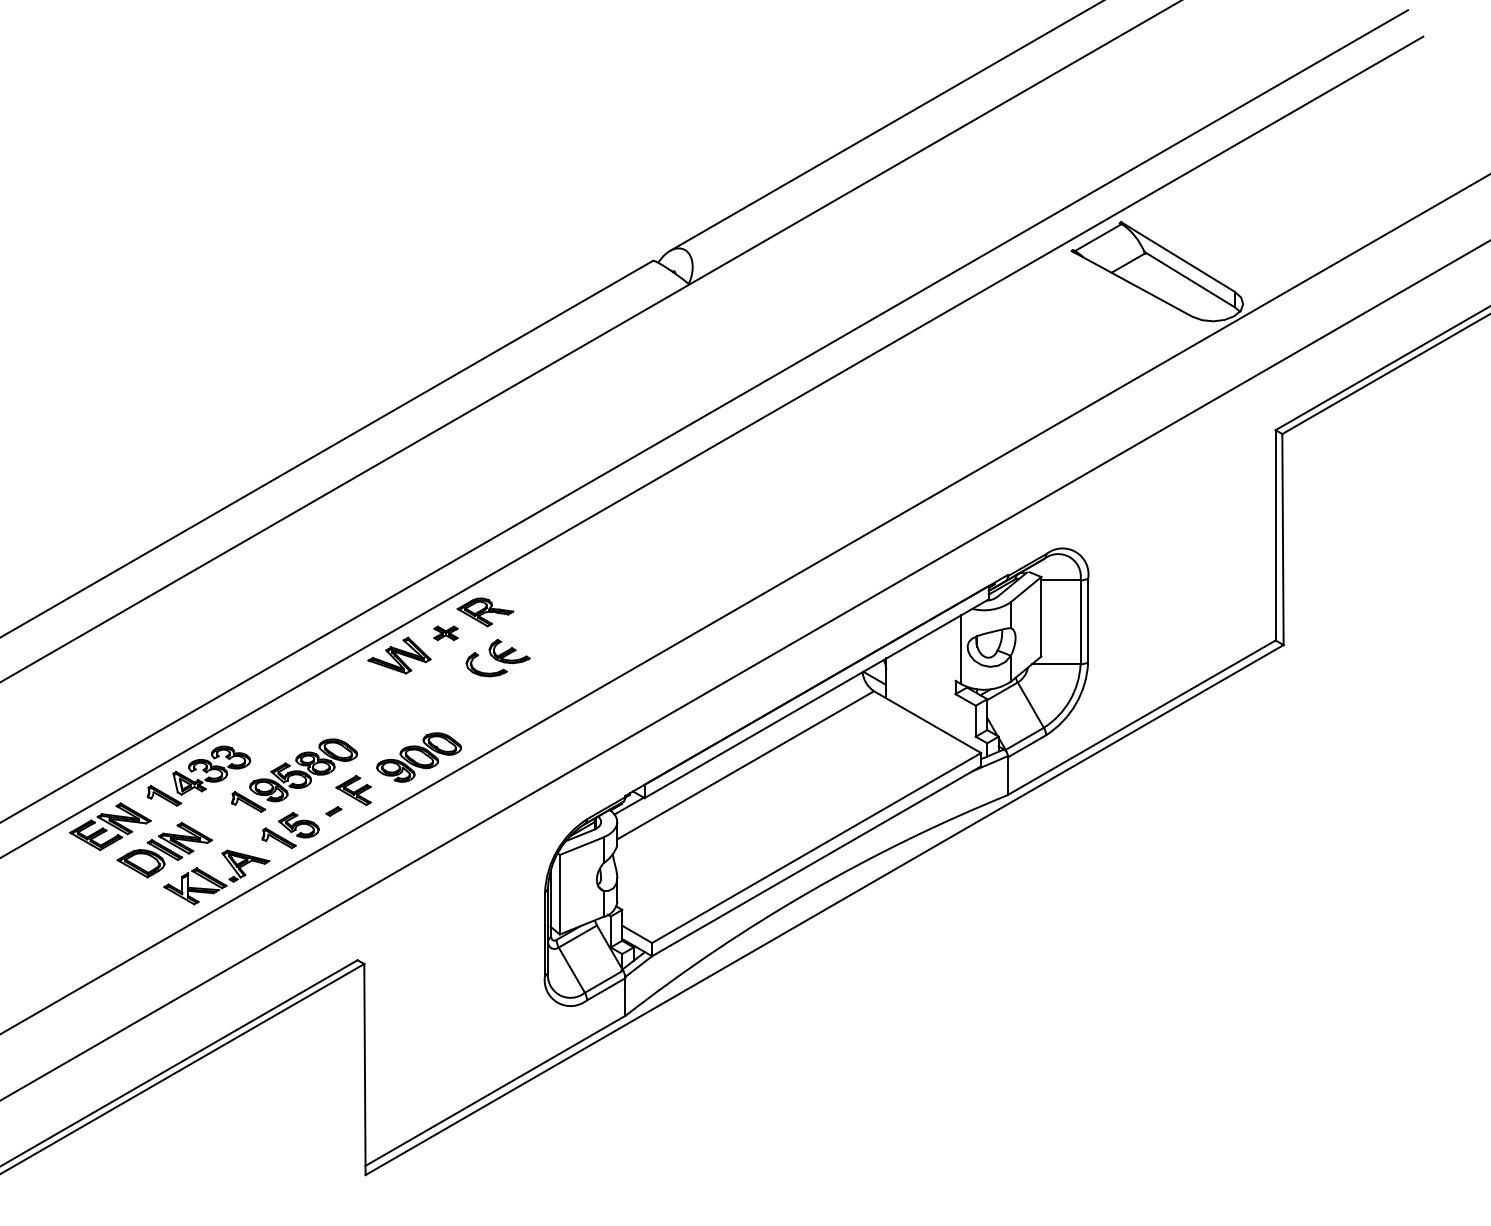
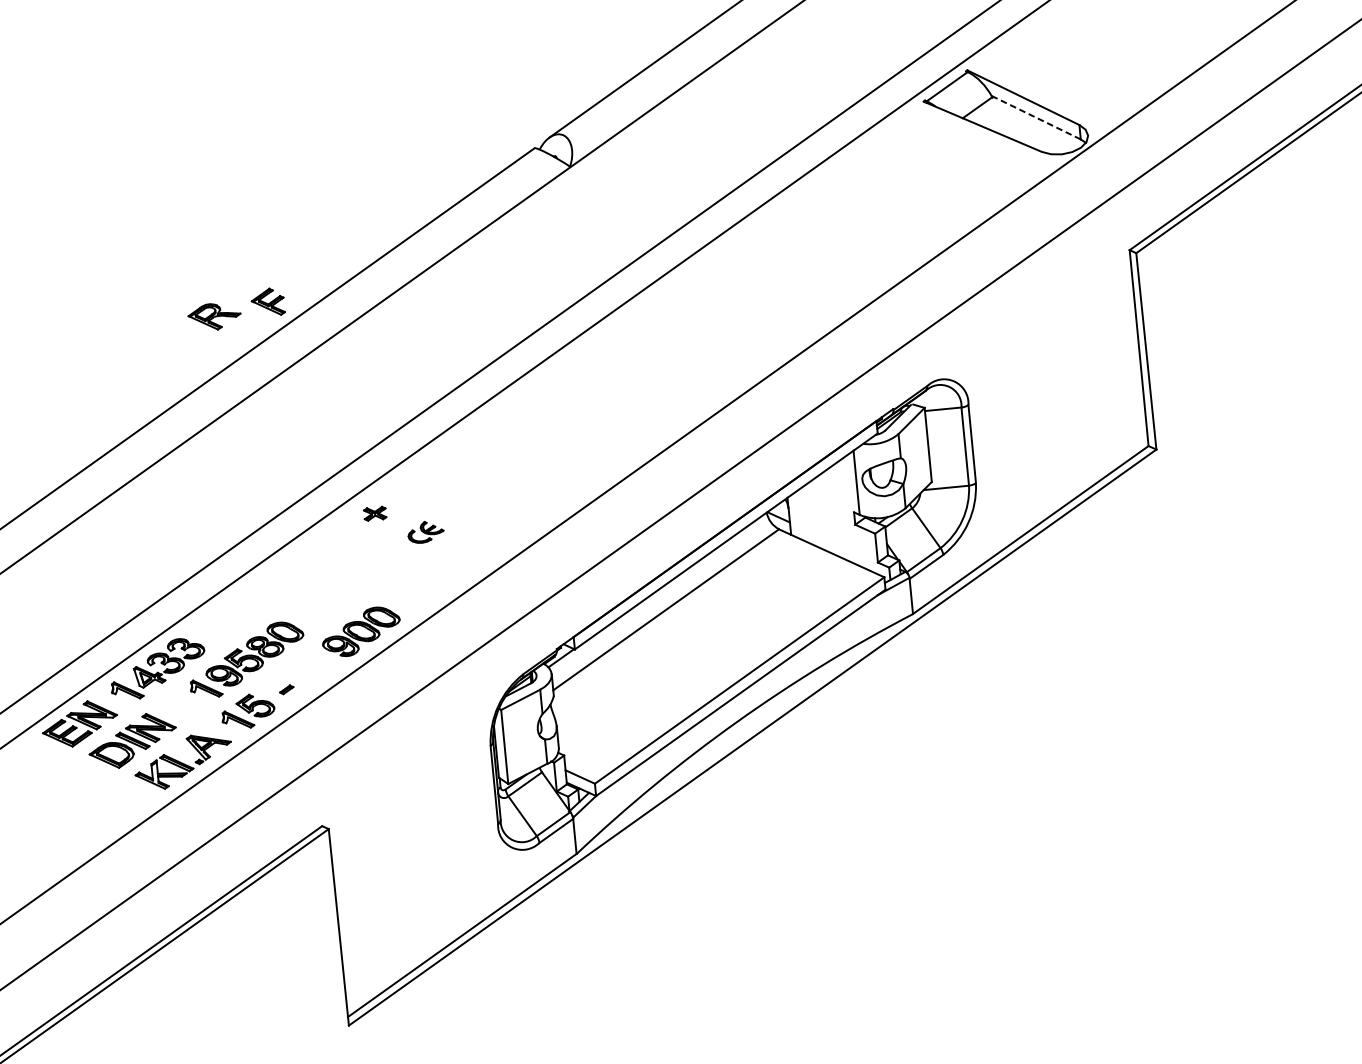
line: (1189, 279) -> (1035, 117), solid -> dashed
part: (485, 612) -> (214, 316), moved
part: (399, 655) -> (333, 538), removed
part: (497, 657) -> (425, 531), size x0.6
part: (353, 790) -> (267, 302), moved

